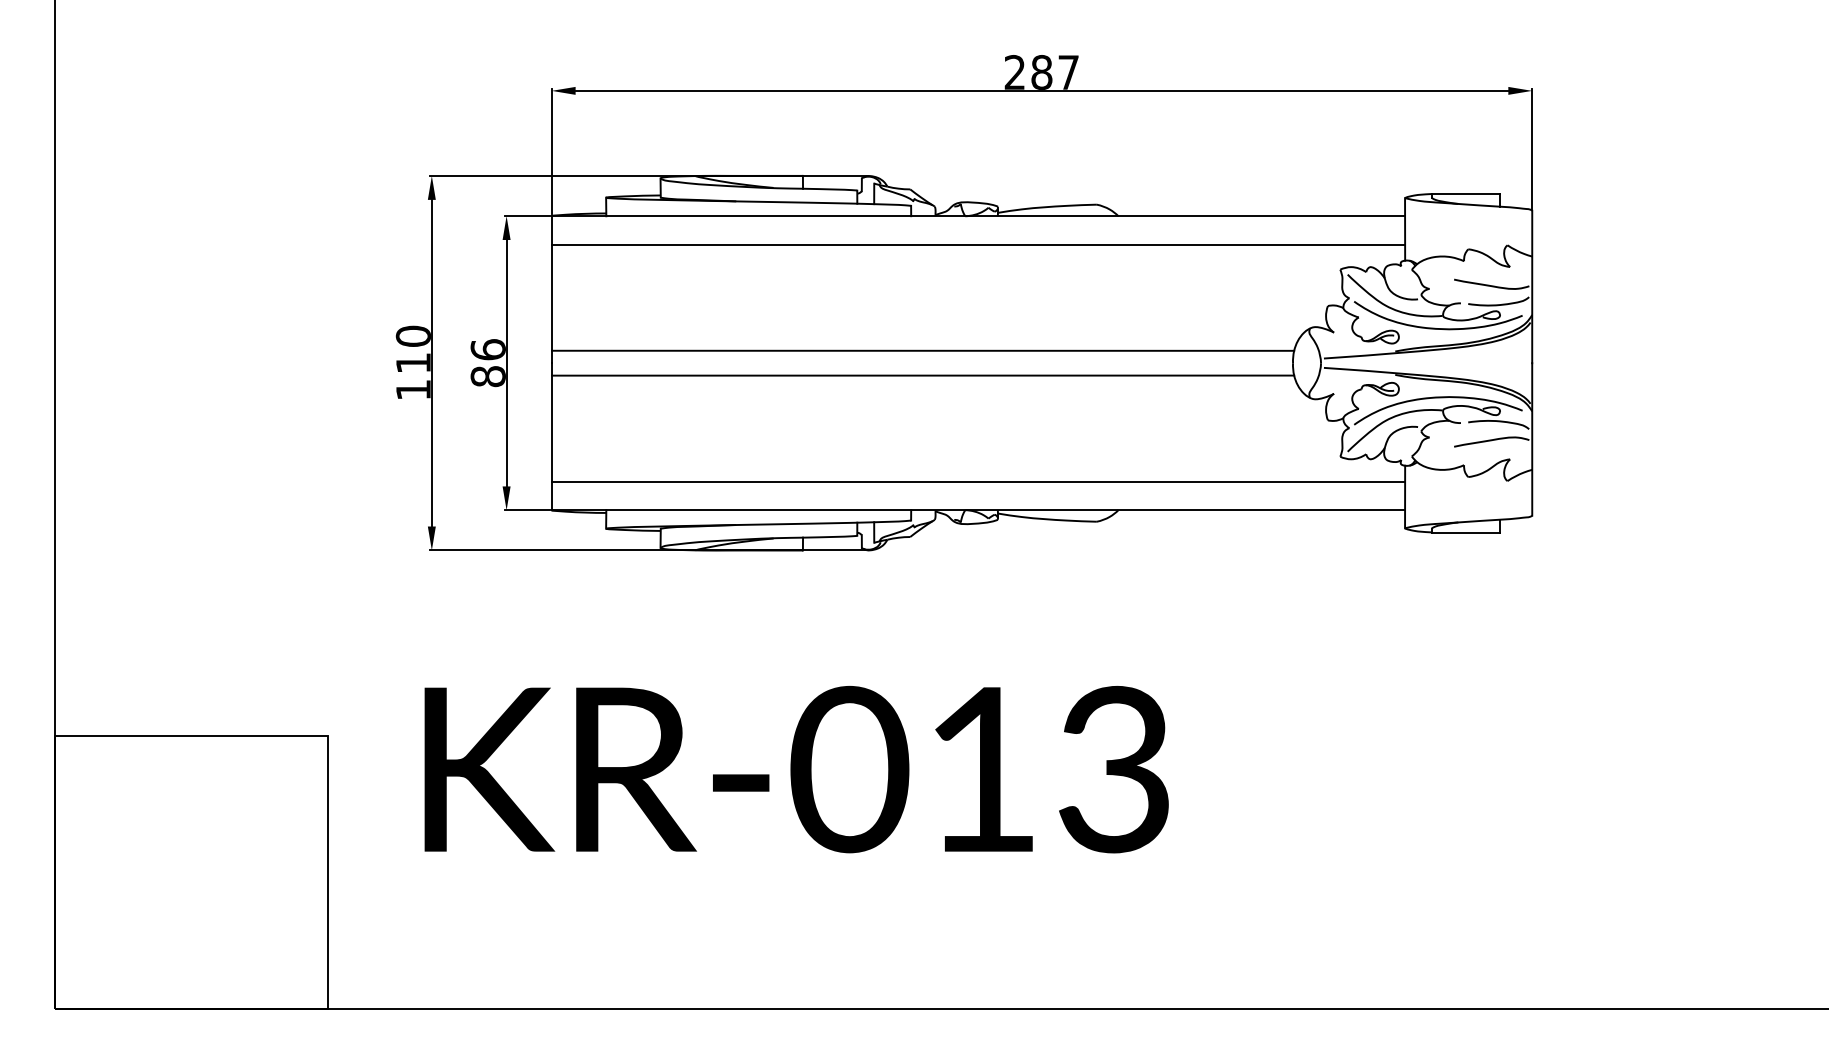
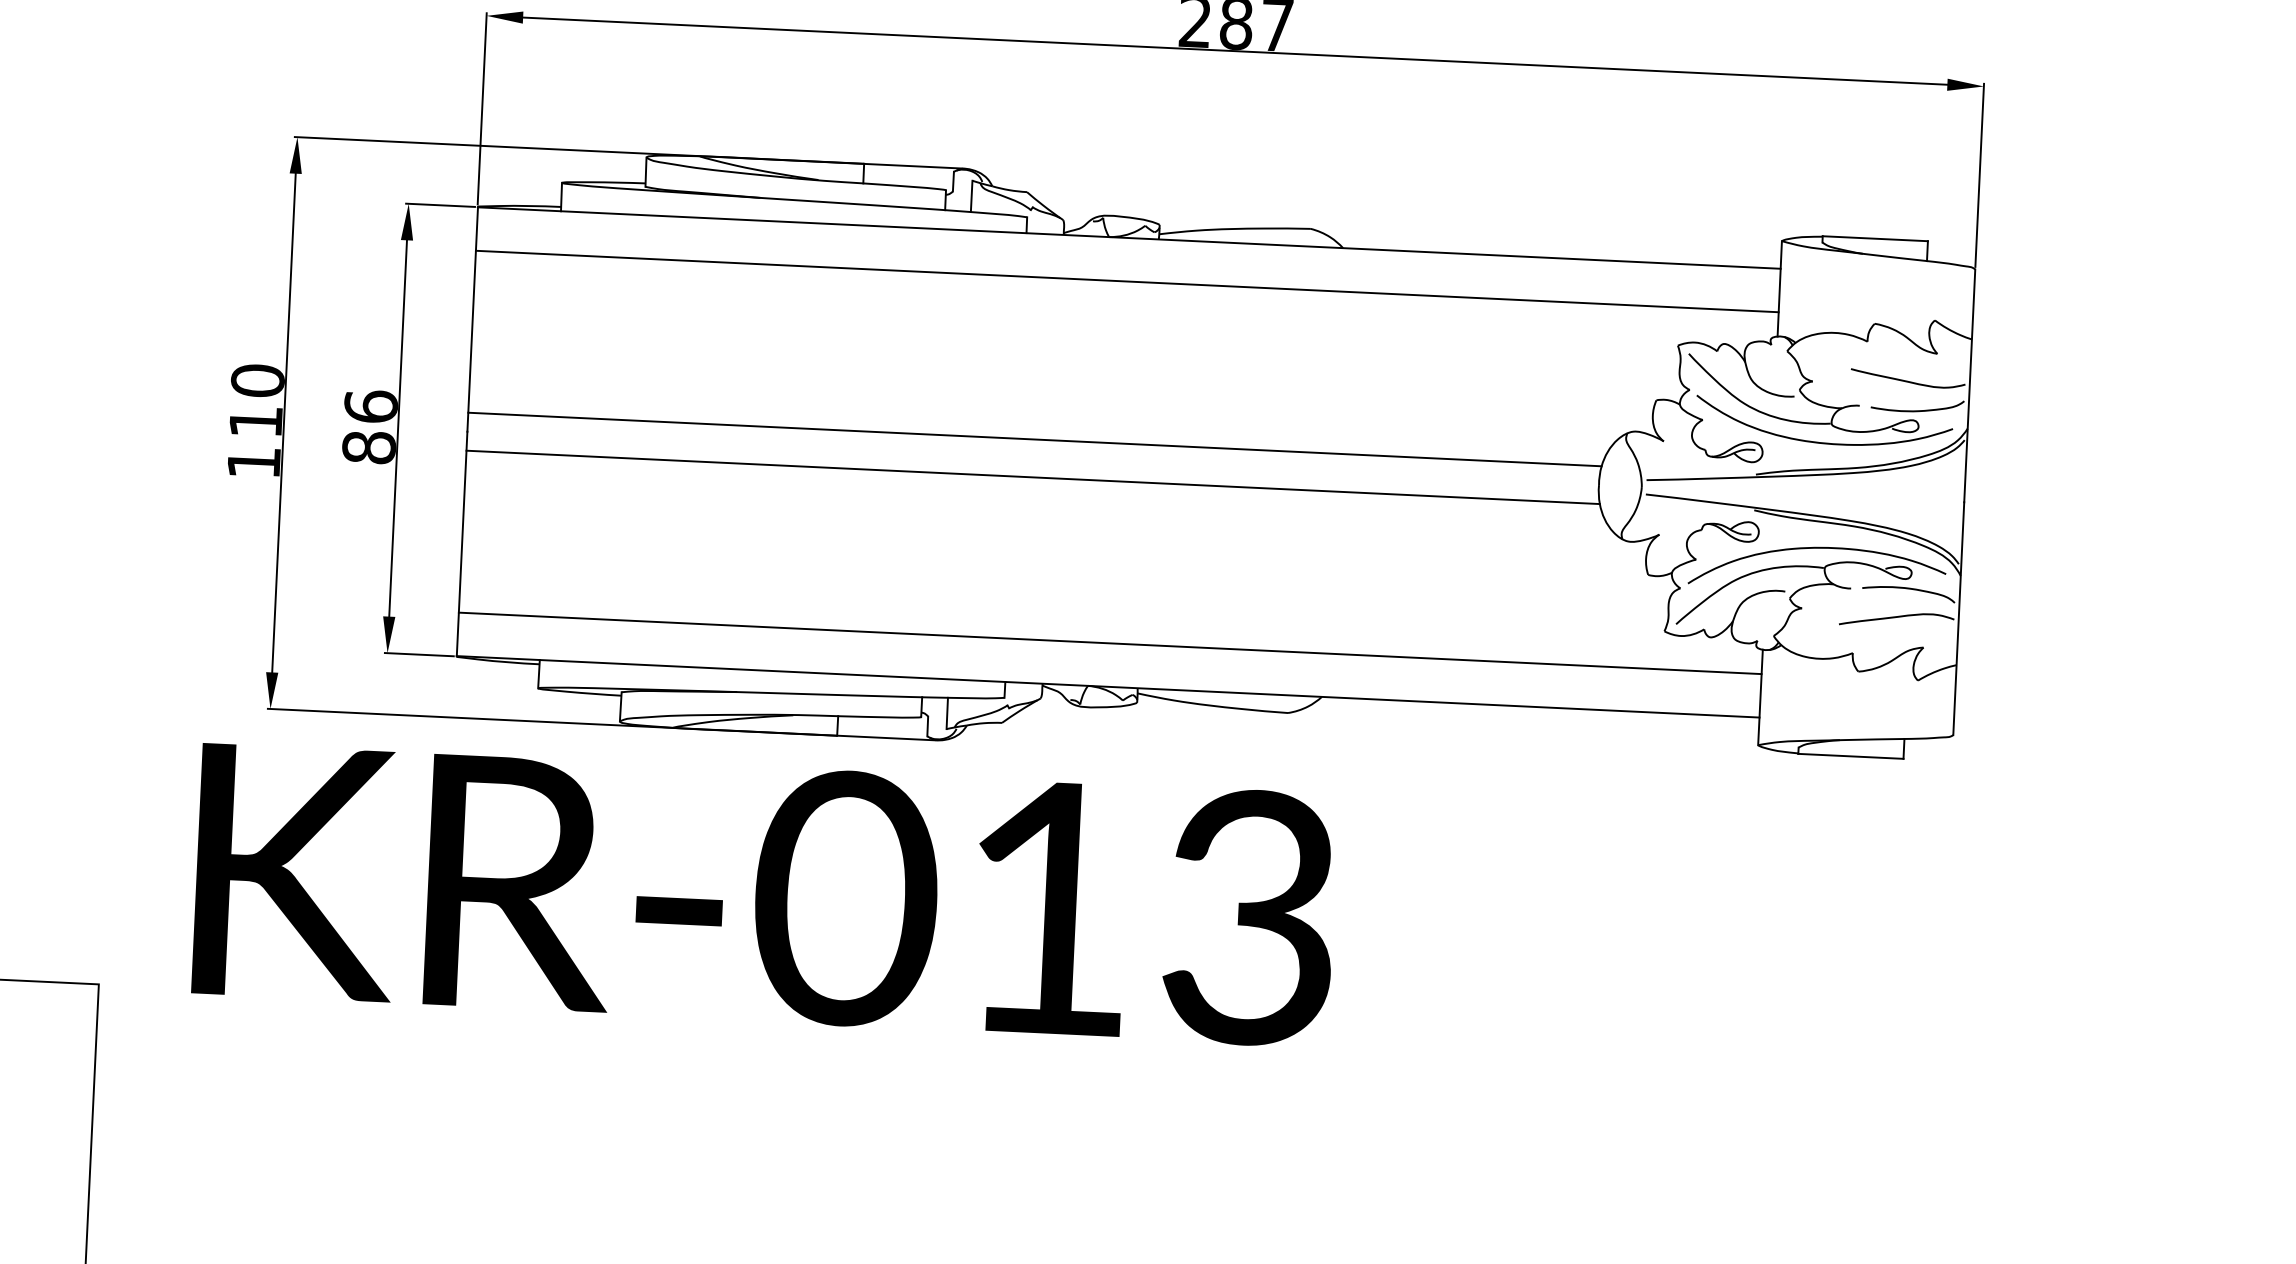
text: (796, 769) -> (764, 894), moved

